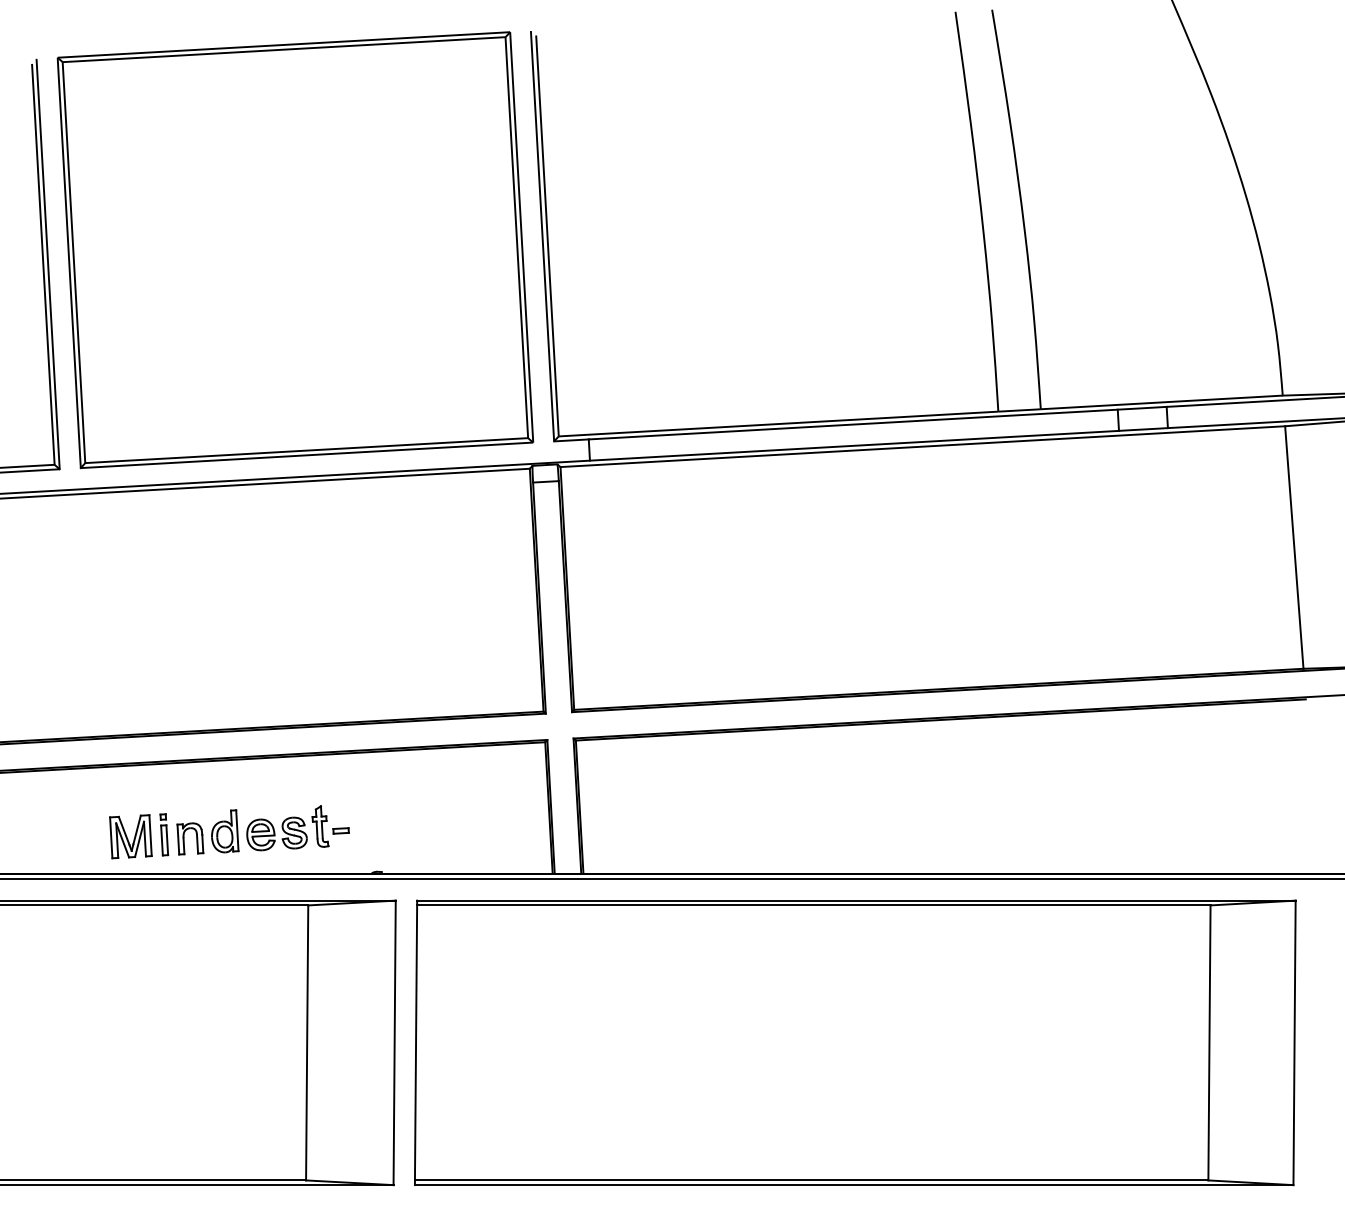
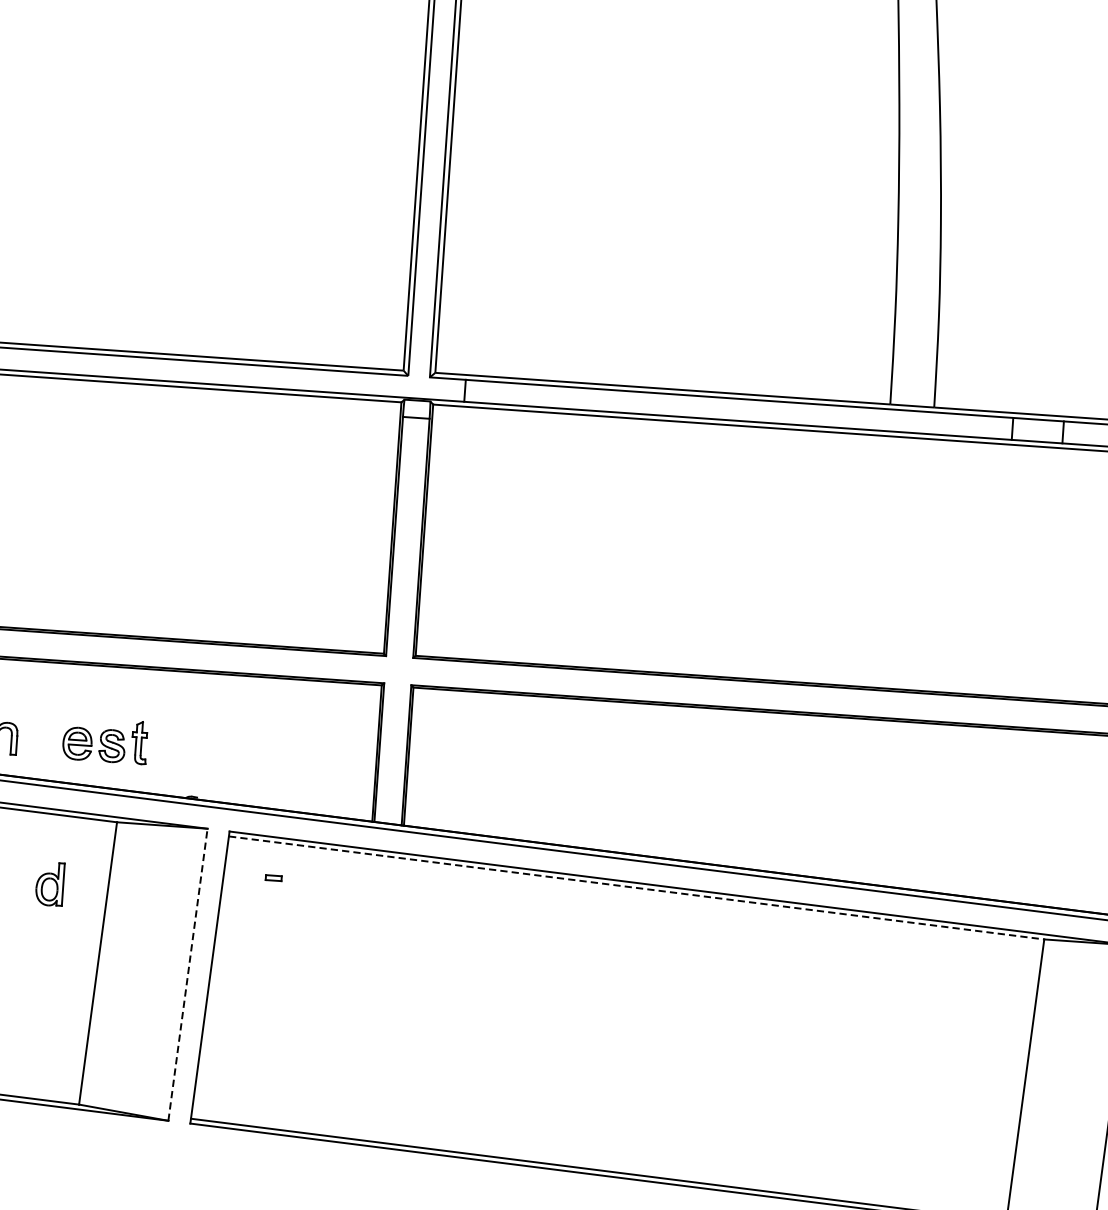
part: (340, 830) -> (273, 877), moved
part: (225, 831) -> (51, 883), moved
line: (813, 905) -> (636, 887), solid -> dashed
line: (394, 1042) -> (187, 974), solid -> dashed

